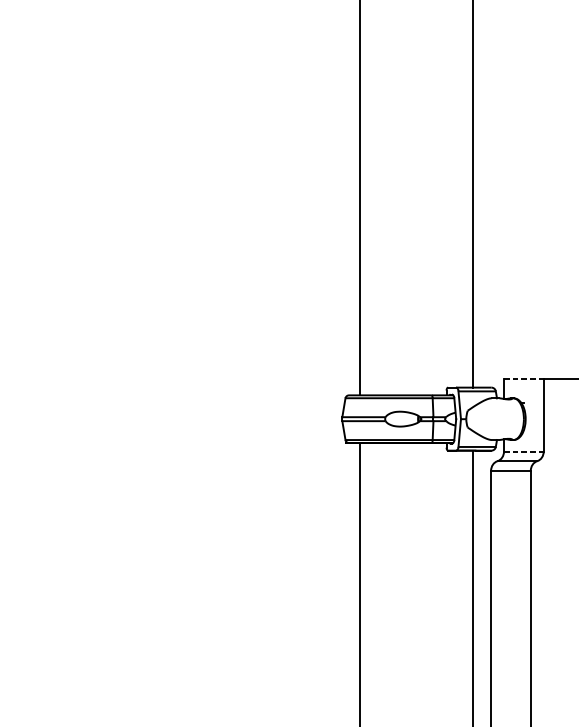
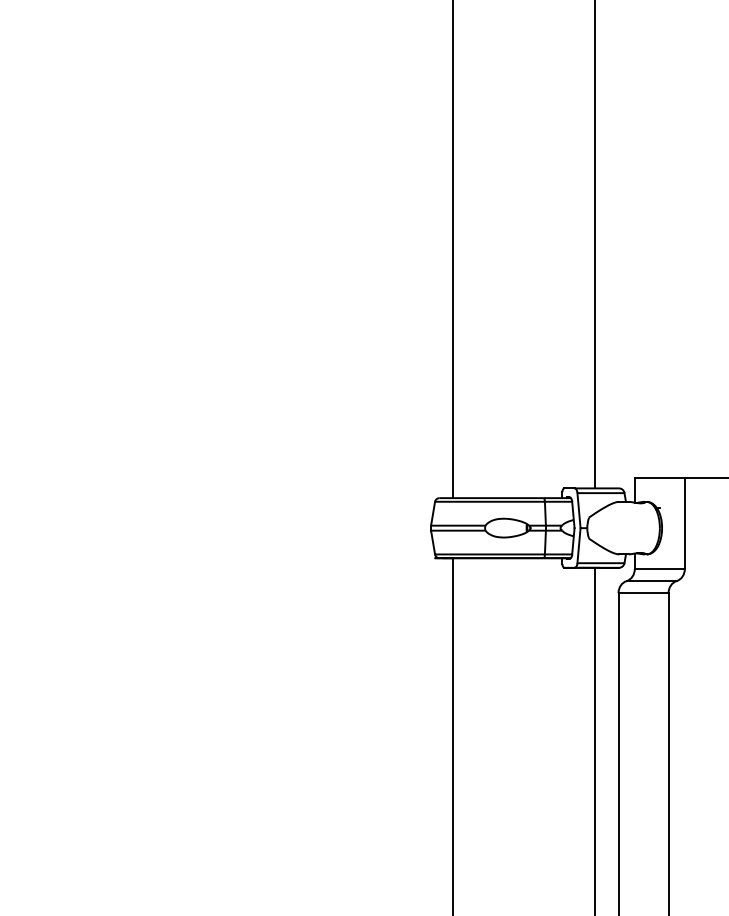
line: (524, 379) -> (660, 478), dashed -> solid
line: (524, 451) -> (660, 568), dashed -> solid

